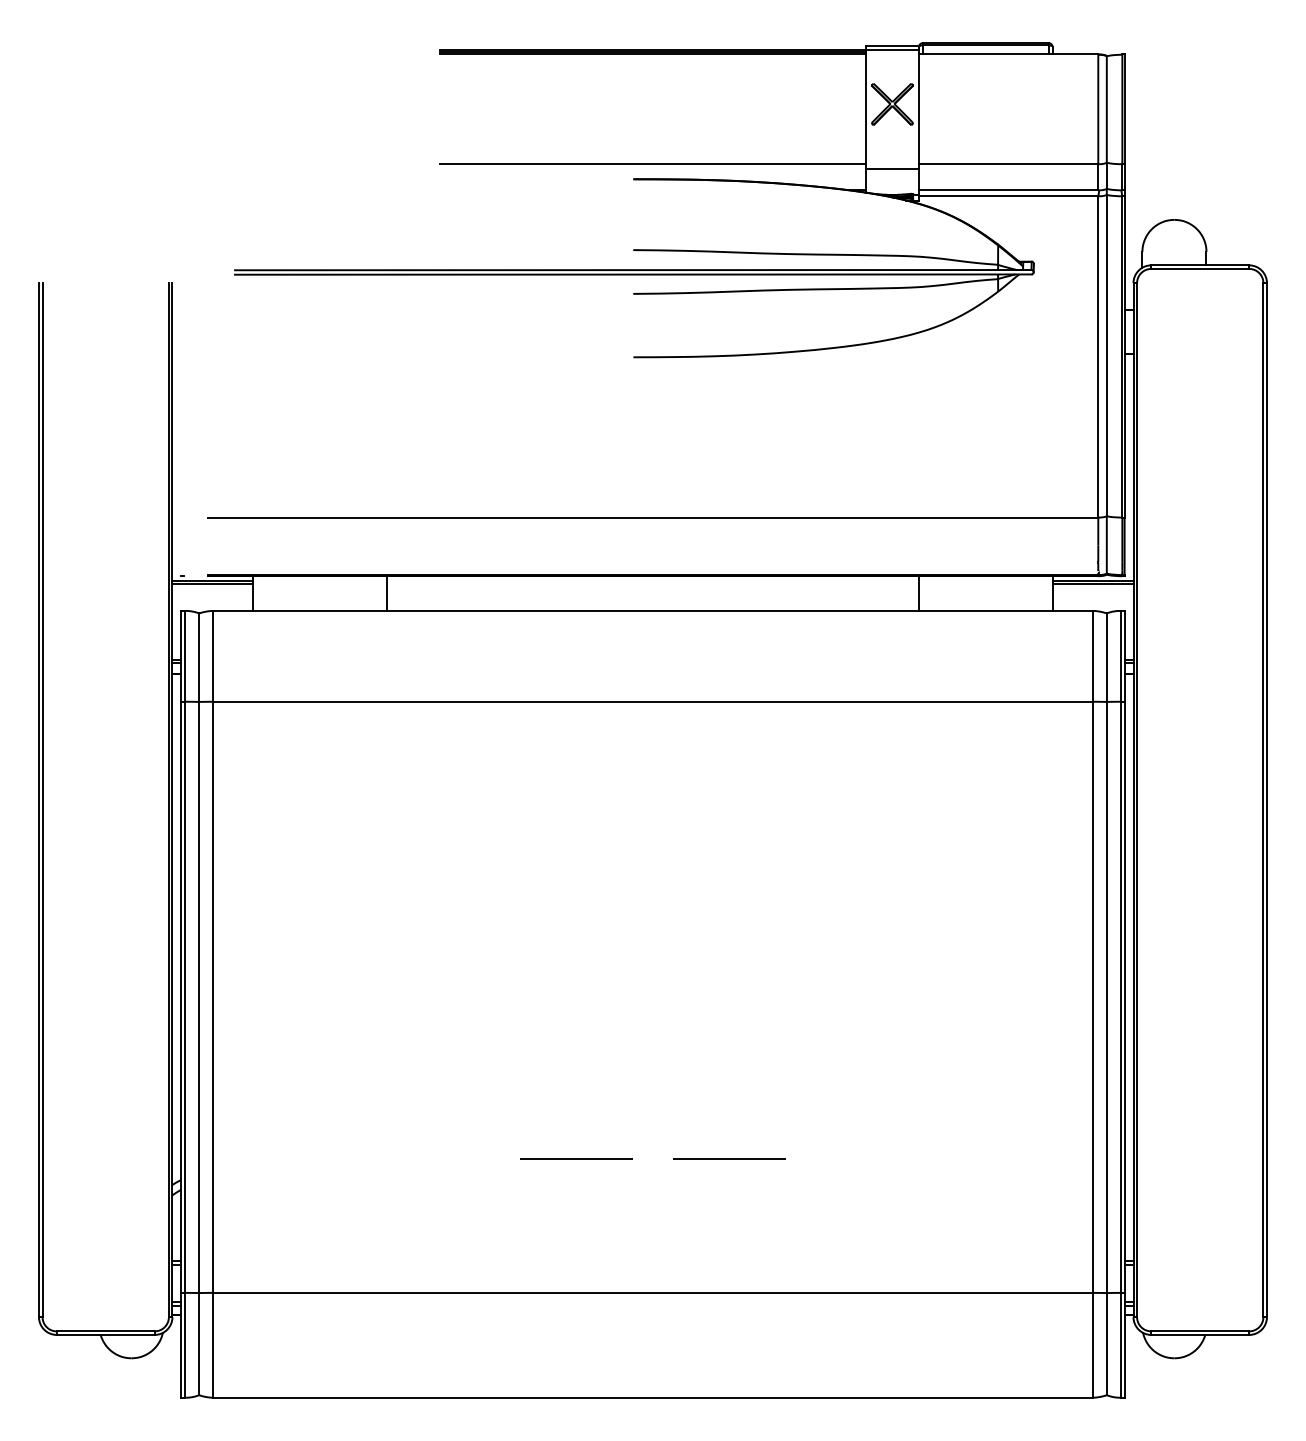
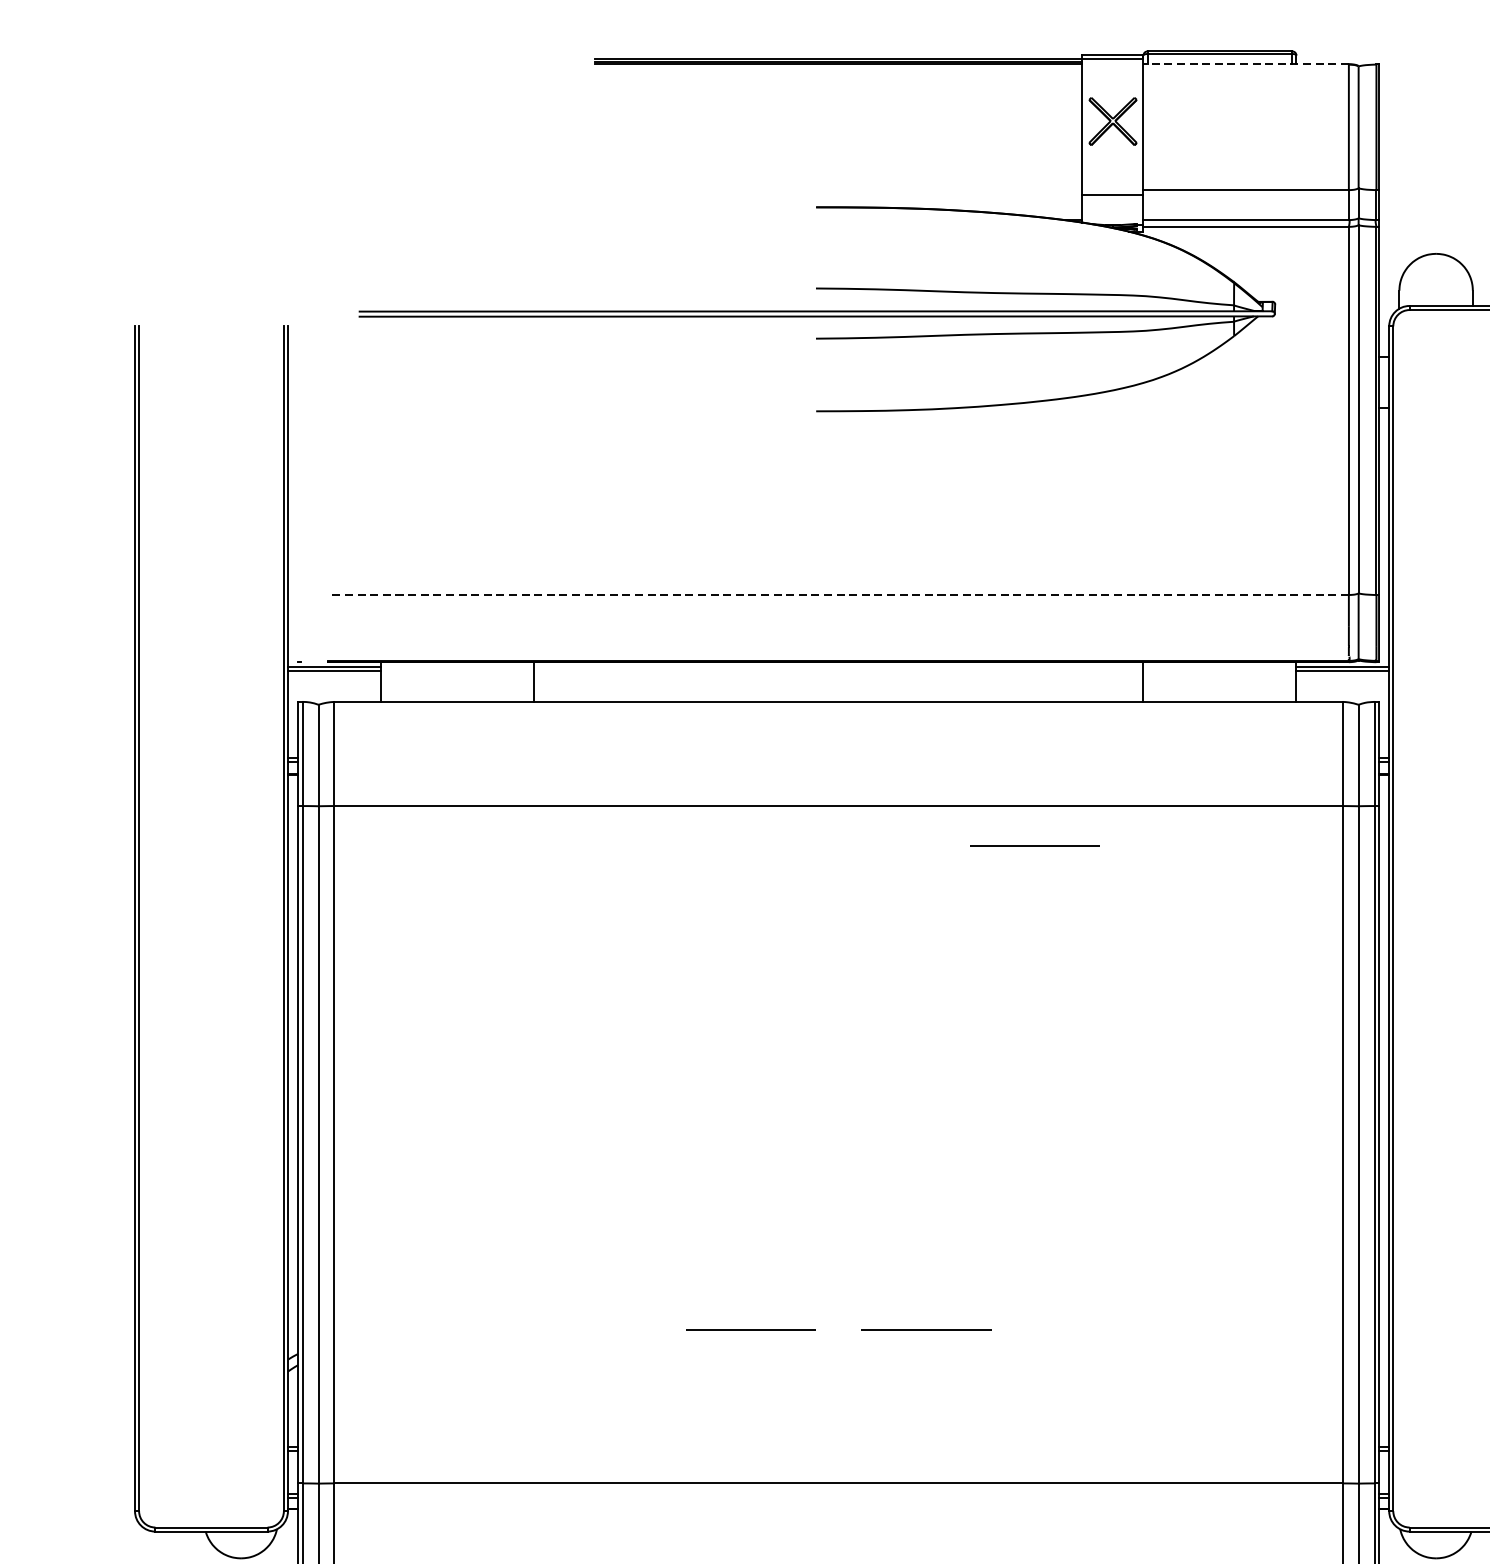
line: (1008, 54) -> (1245, 64), solid -> dashed
line: (652, 164) -> (838, 190), removed
line: (652, 517) -> (838, 594), solid -> dashed
line: (824, 736) -> (1035, 845), added

